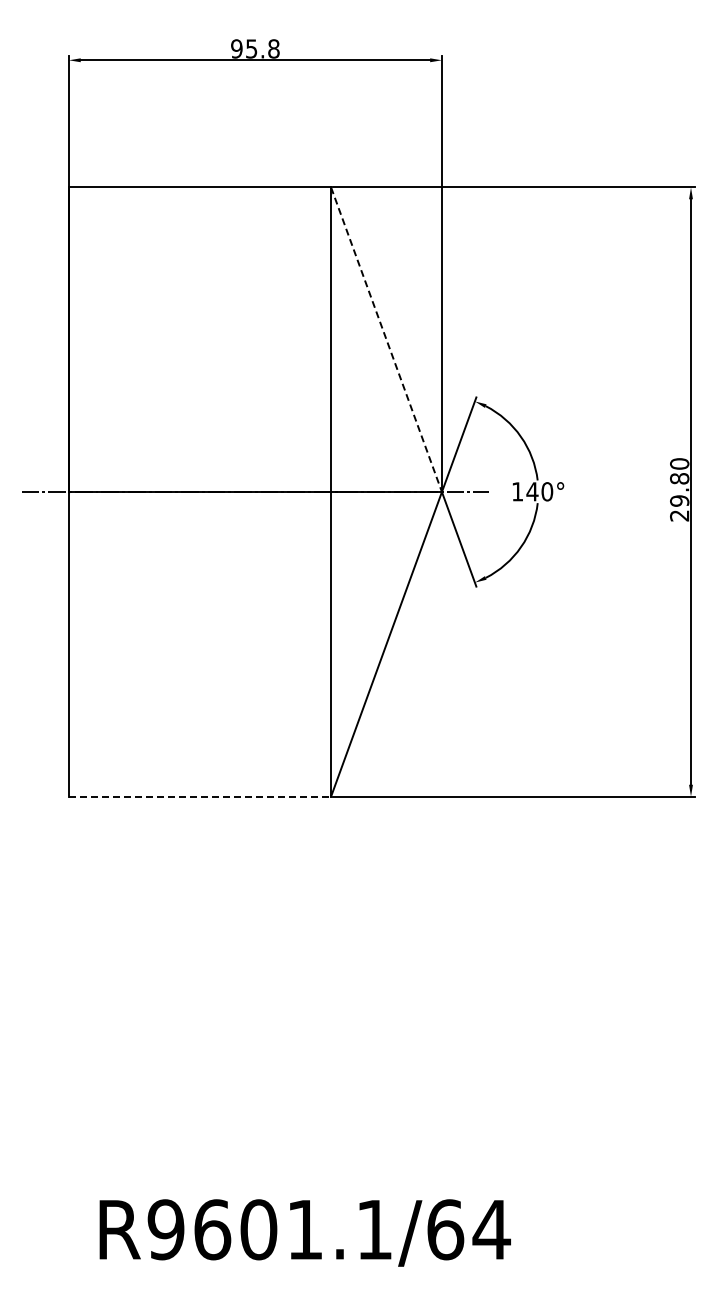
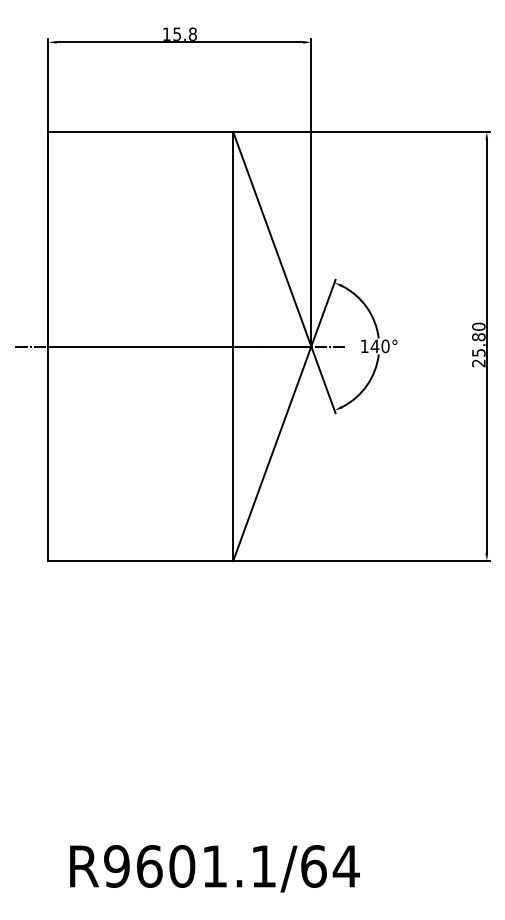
text: (236, 48) -> (166, 34), 95.8 -> 15.8
line: (386, 340) -> (272, 239), dashed -> solid
text: (679, 500) -> (478, 352), 29.80 -> 25.80
line: (200, 796) -> (141, 561), dashed -> solid

